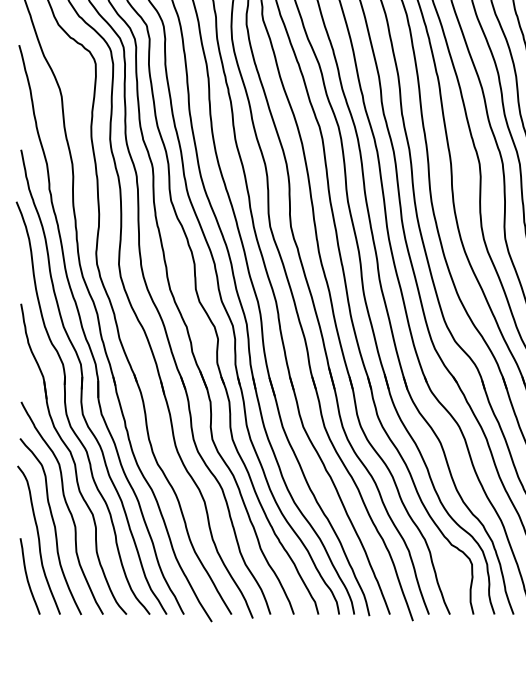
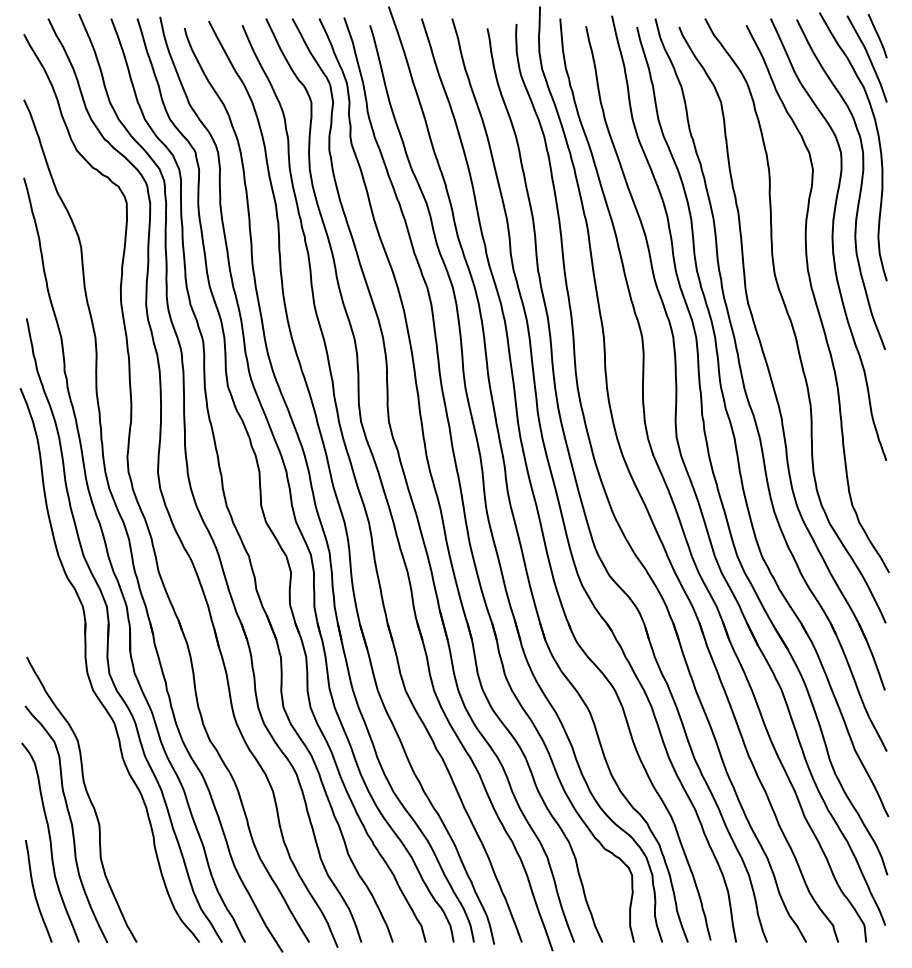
part: (73, 458) -> (96, 733), removed

